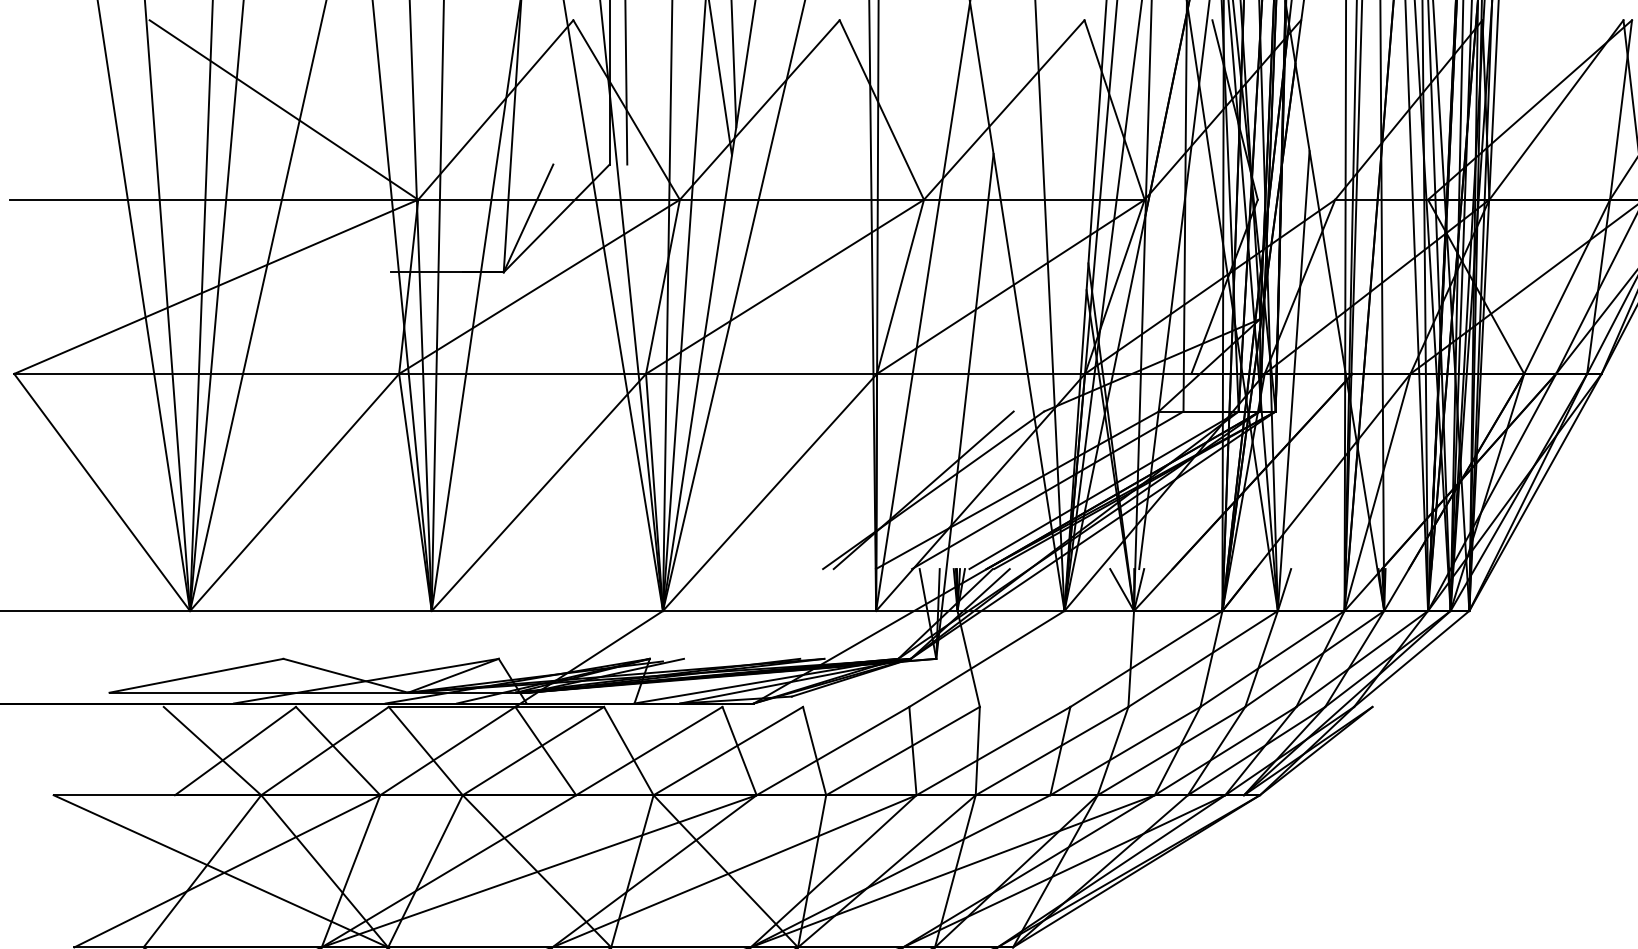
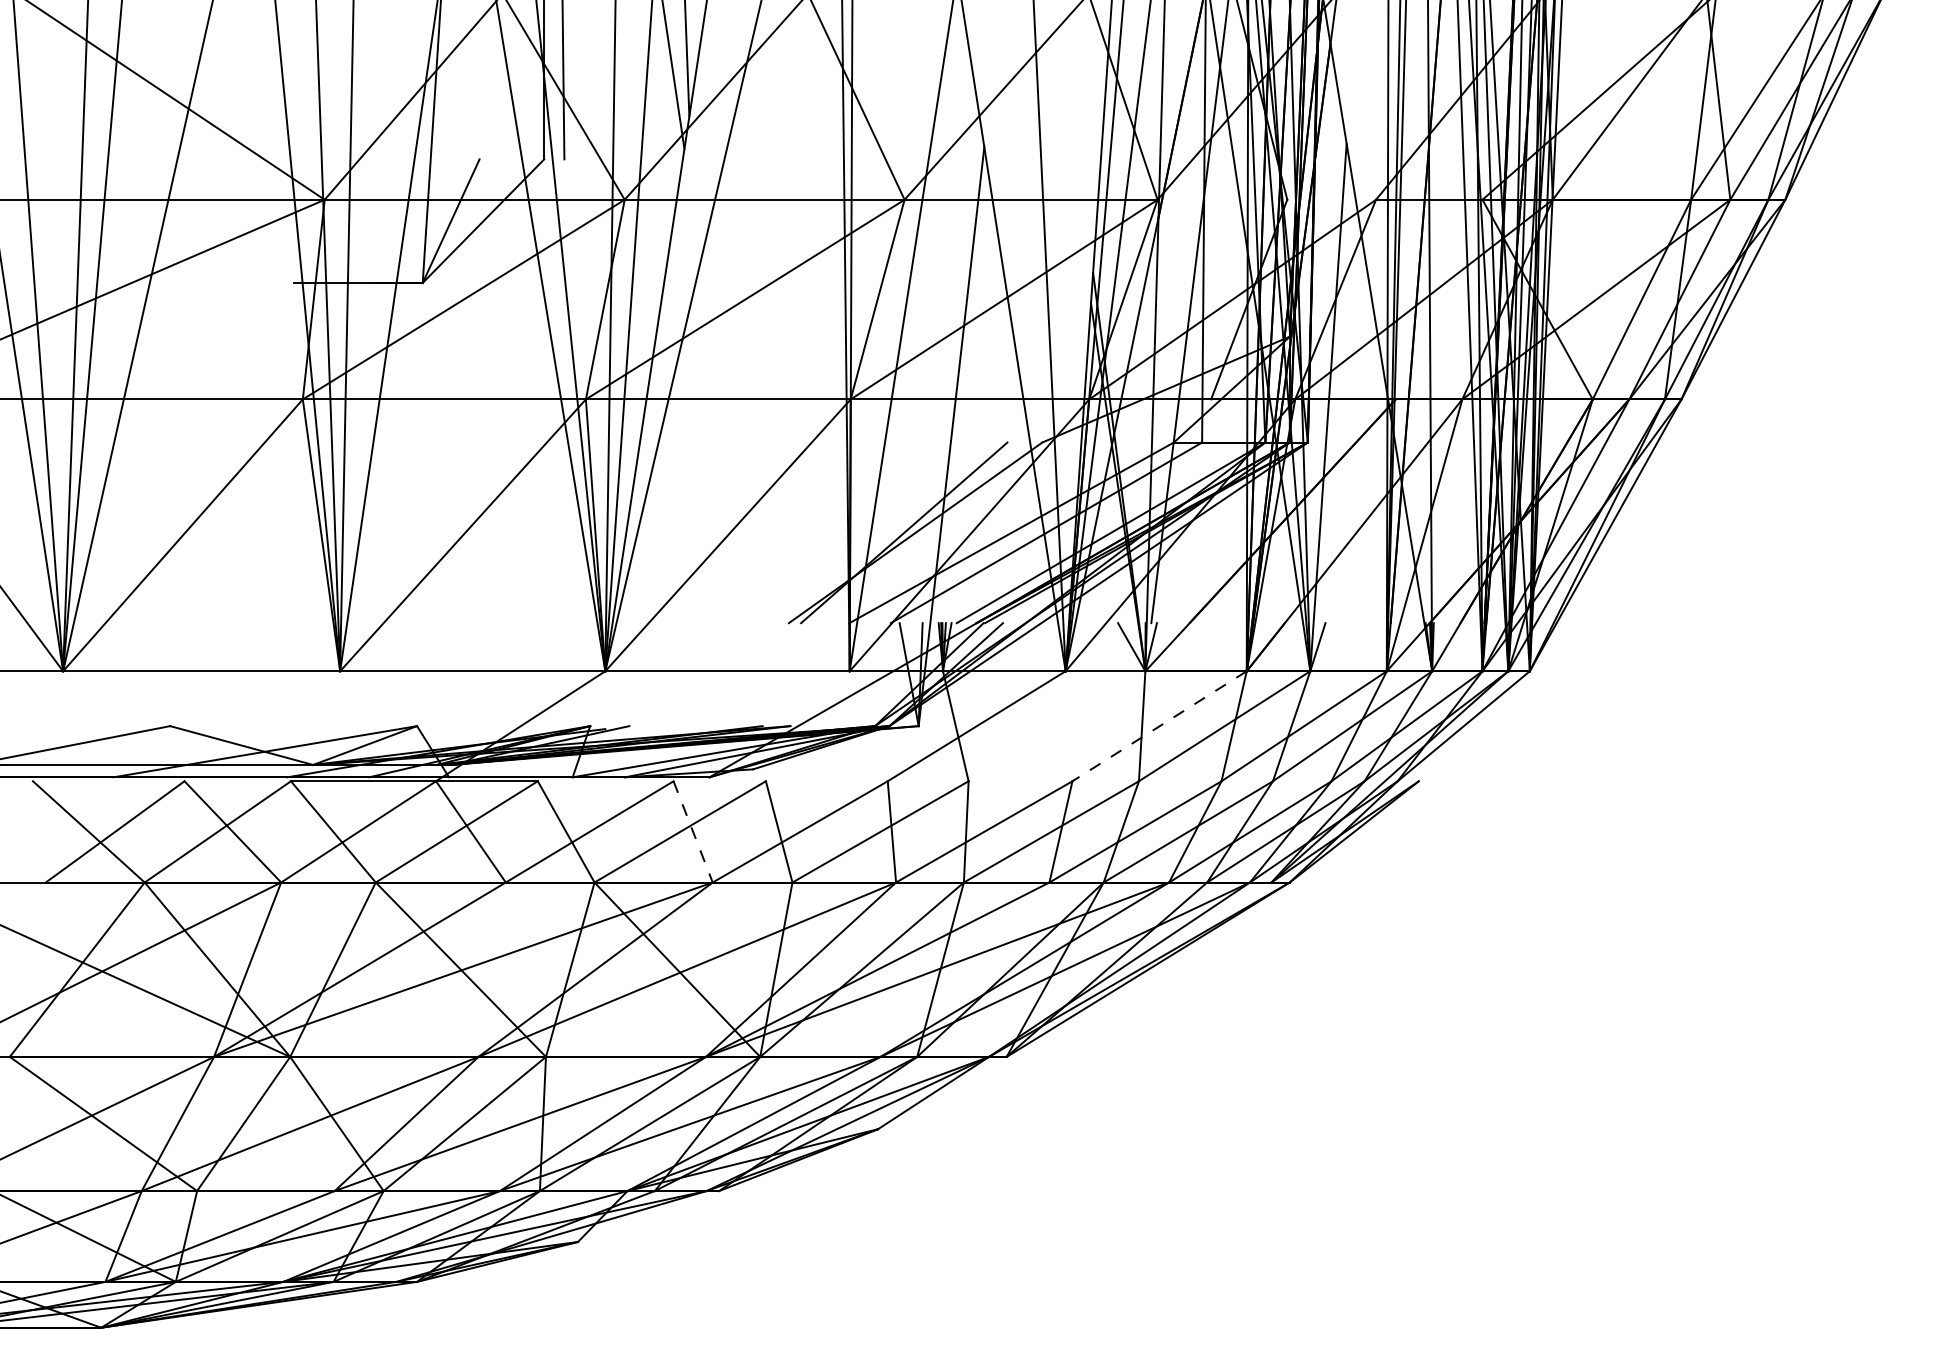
line: (1146, 659) -> (1159, 726), solid -> dashed
line: (739, 751) -> (693, 832), solid -> dashed

